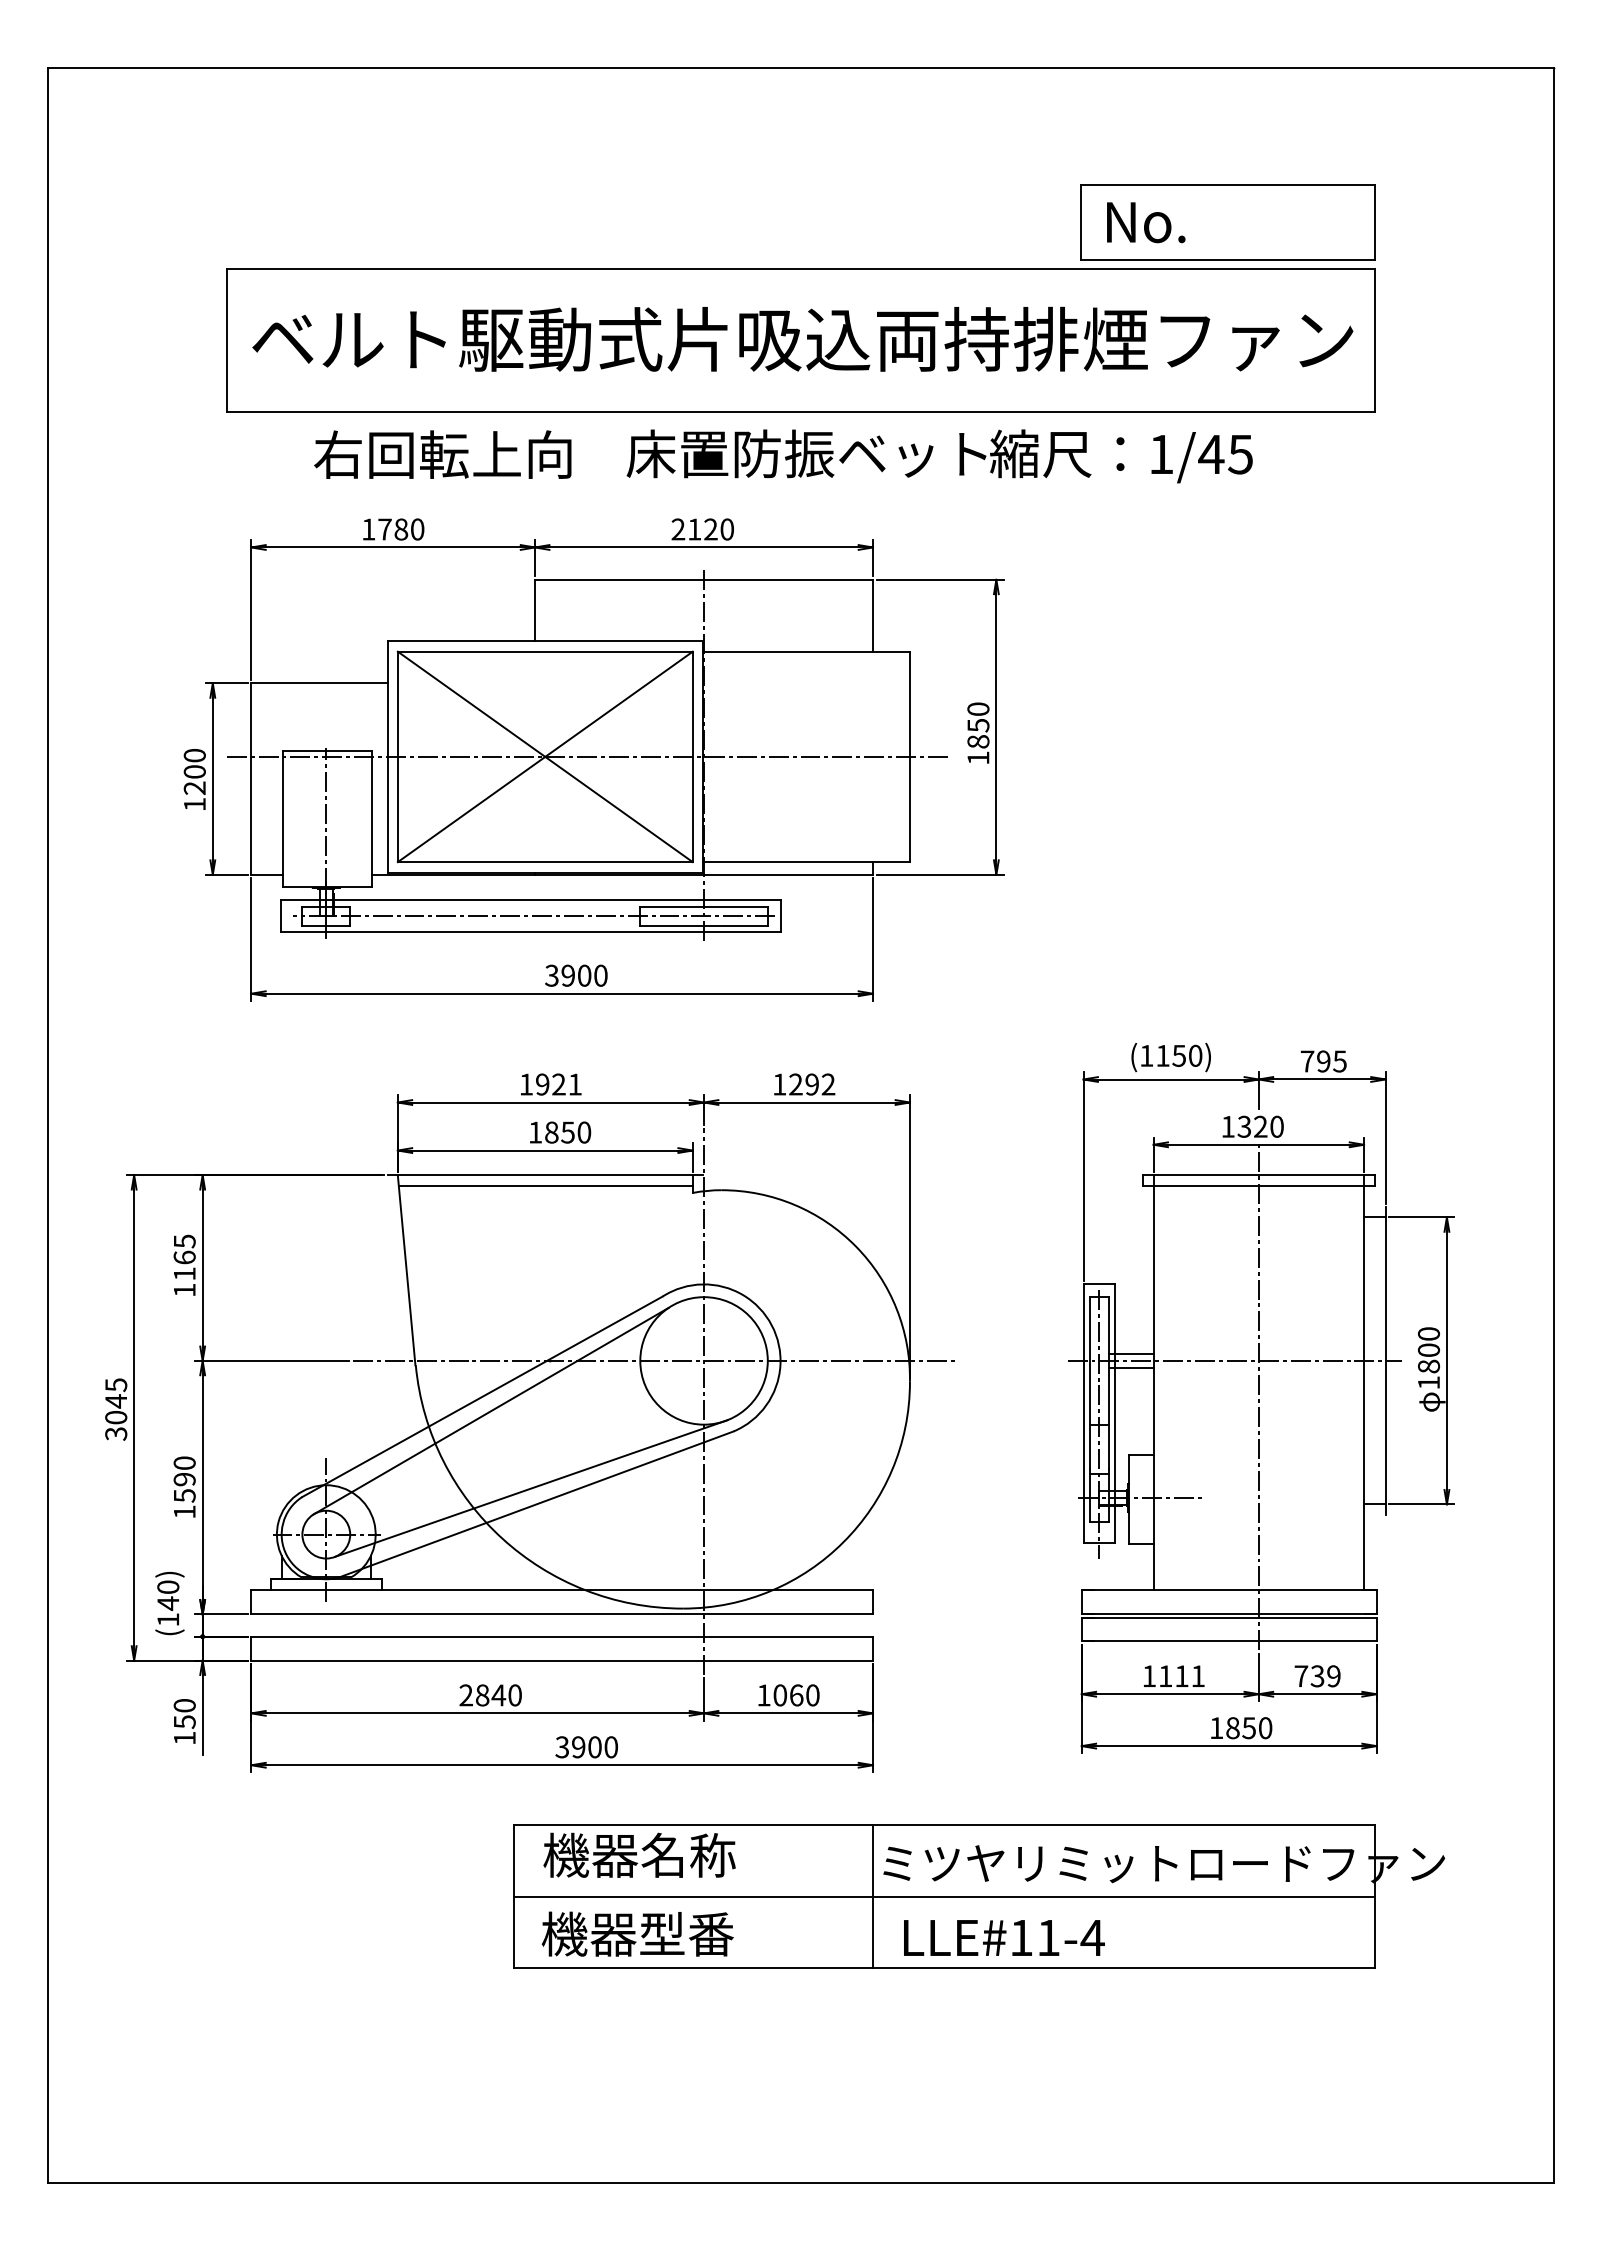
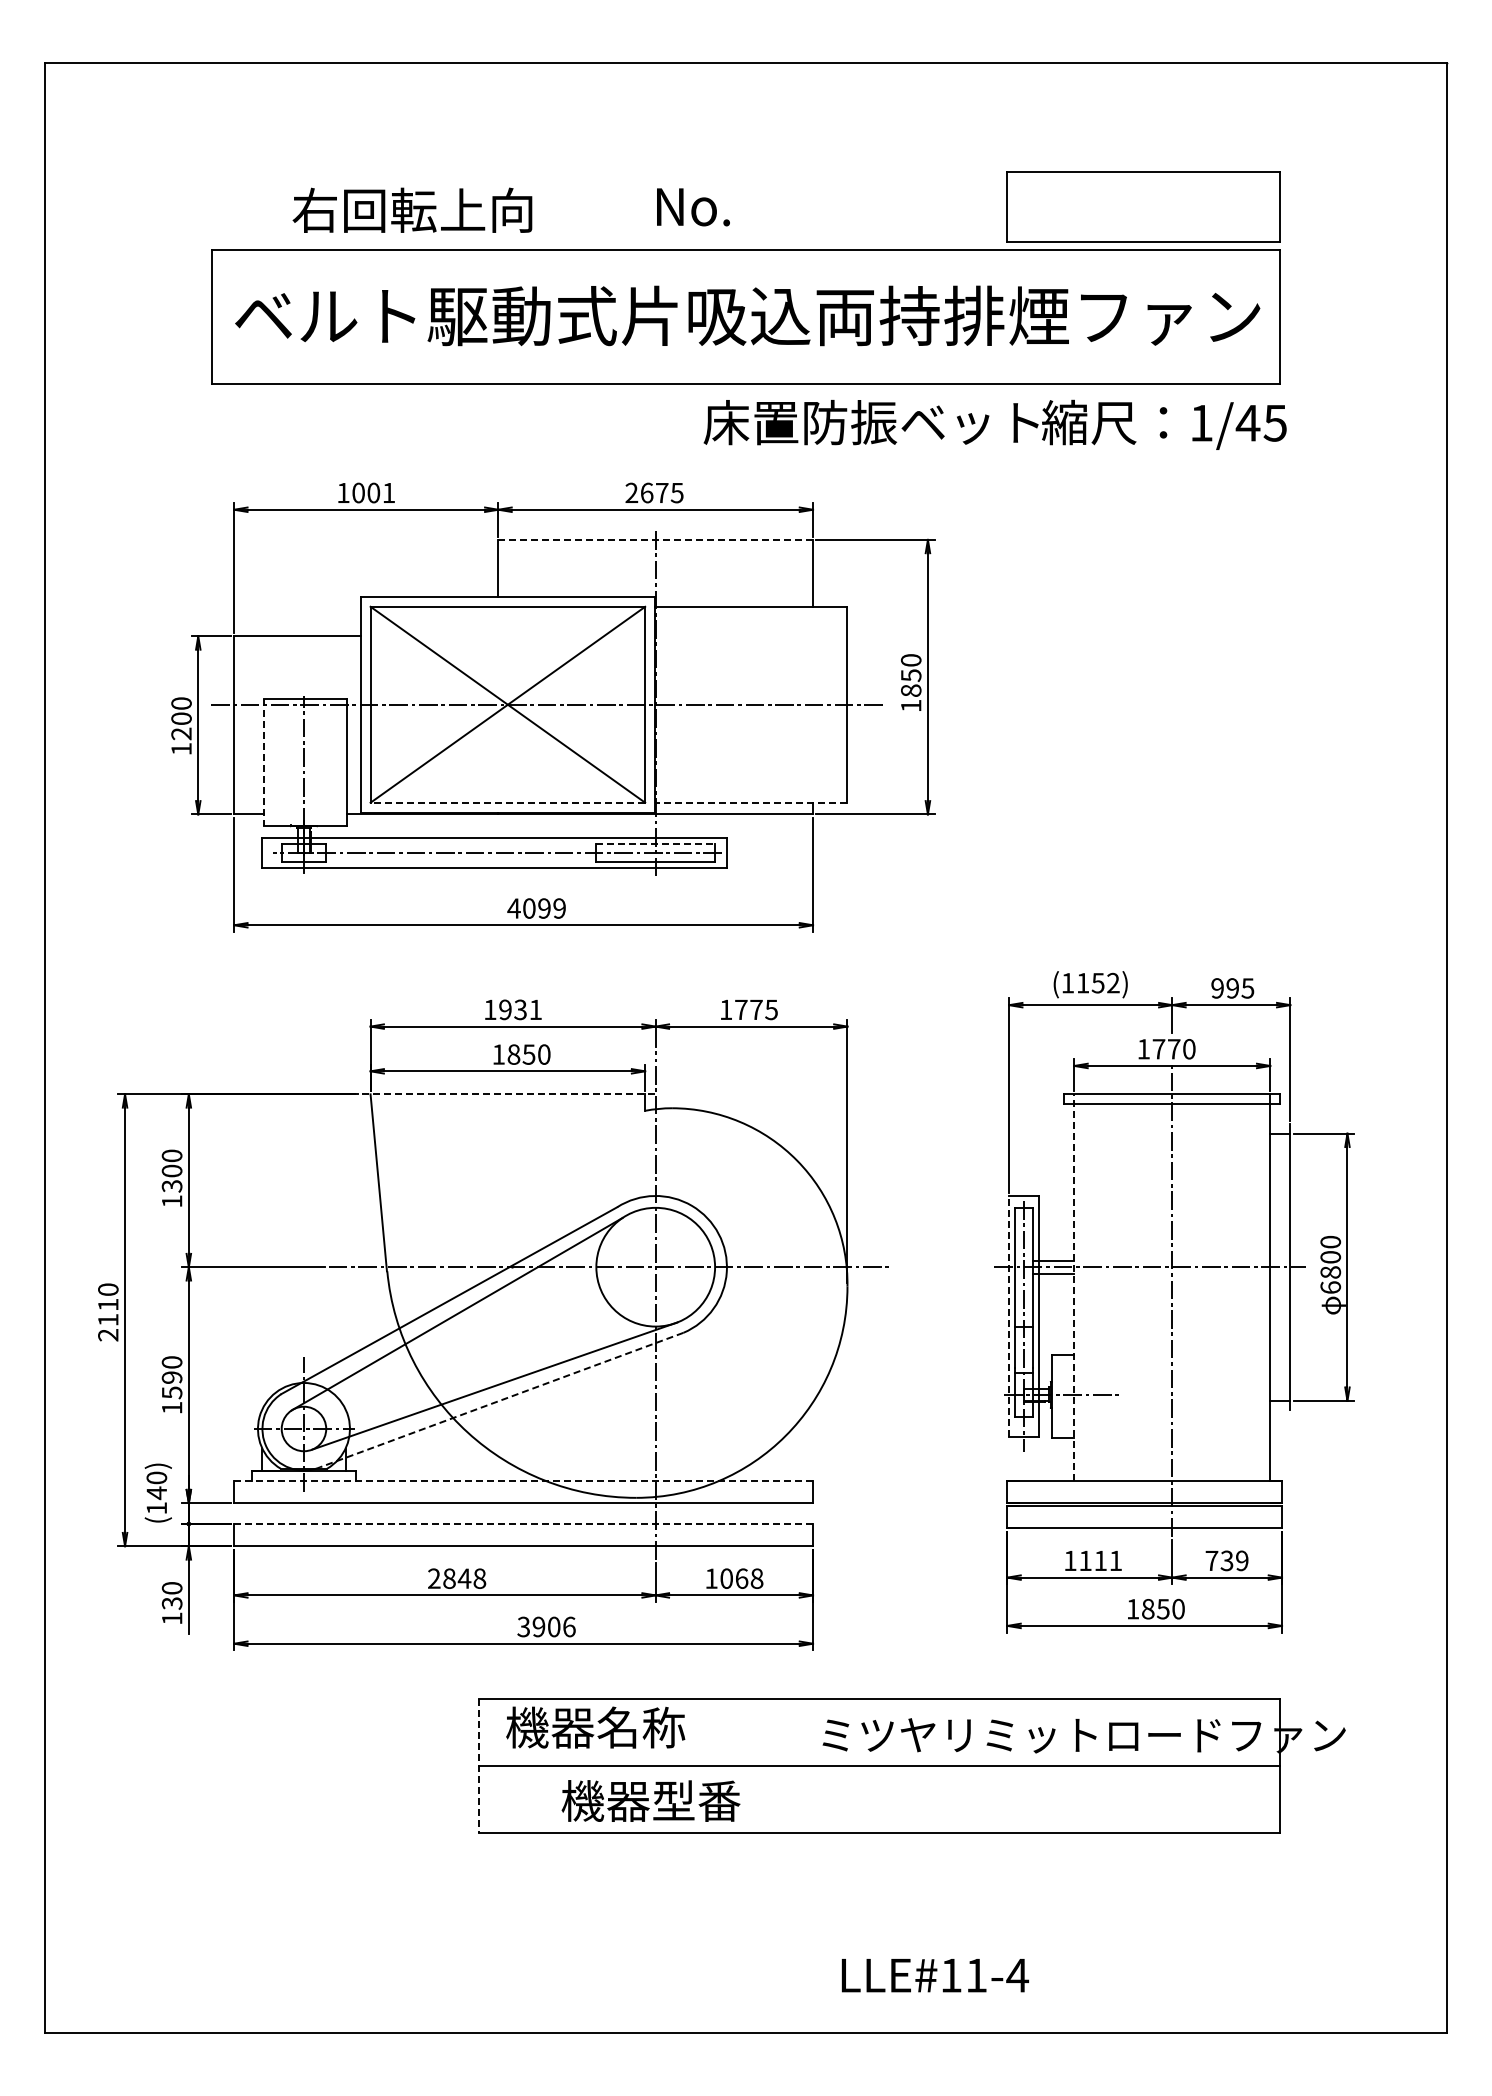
text: (1146, 222) -> (693, 207), moved
text: (442, 453) -> (412, 209), moved
text: (938, 455) -> (994, 424), moved
text: (400, 528) -> (373, 492), 1780 -> 1001
text: (711, 528) -> (662, 492), 2120 -> 2675
line: (703, 579) -> (655, 539), solid -> dashed
line: (282, 818) -> (263, 762), solid -> dashed
line: (544, 861) -> (507, 802), solid -> dashed
line: (805, 861) -> (750, 802), solid -> dashed
line: (704, 906) -> (656, 844), solid -> dashed
text: (576, 975) -> (536, 908), 3900 -> 4099
text: (1195, 1056) -> (1113, 983), (1150) -> (1152)
text: (1307, 1061) -> (1217, 988), 795 -> 995
text: (812, 1084) -> (756, 1009), 1292 -> 1775
text: (558, 1085) -> (520, 1010), 1921 -> 1931
text: (1252, 1126) -> (1166, 1048), 1320 -> 1770
line: (545, 1175) -> (508, 1094), solid -> dashed
line: (545, 1185) -> (508, 1103), removed
text: (184, 1257) -> (171, 1170), 1165 -> 1300
line: (1153, 1382) -> (1074, 1287), solid -> dashed
text: (1428, 1382) -> (1330, 1287), 1800 -> 6800
text: (116, 1409) -> (108, 1312), 3045 -> 2110
line: (1083, 1413) -> (1009, 1316), solid -> dashed
line: (538, 1504) -> (501, 1400), solid -> dashed
line: (562, 1589) -> (523, 1480), solid -> dashed
line: (562, 1636) -> (523, 1523), solid -> dashed
text: (514, 1695) -> (479, 1578), 2840 -> 2848
text: (812, 1695) -> (756, 1578), 1060 -> 1068
text: (184, 1722) -> (171, 1603), 150 -> 130
text: (611, 1746) -> (569, 1626), 3900 -> 3906
line: (513, 1896) -> (478, 1765), solid -> dashed
line: (872, 1896) -> (812, 1765), removed
text: (637, 1933) -> (650, 1800), moved
text: (1004, 1937) -> (935, 1975), moved

